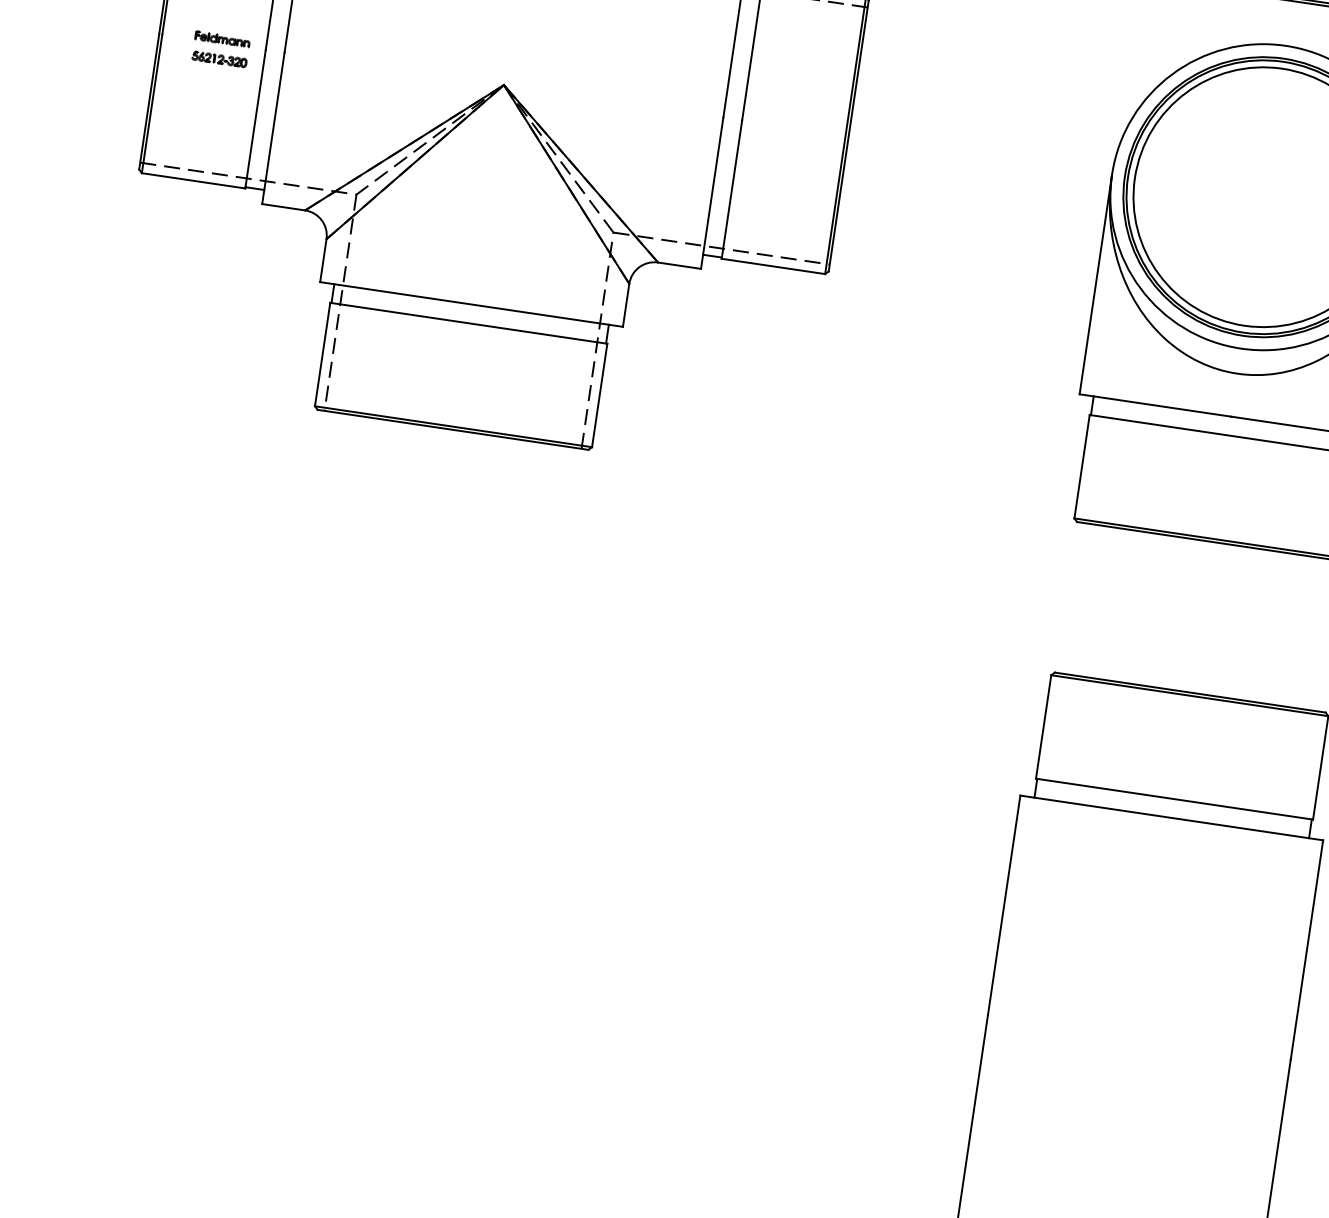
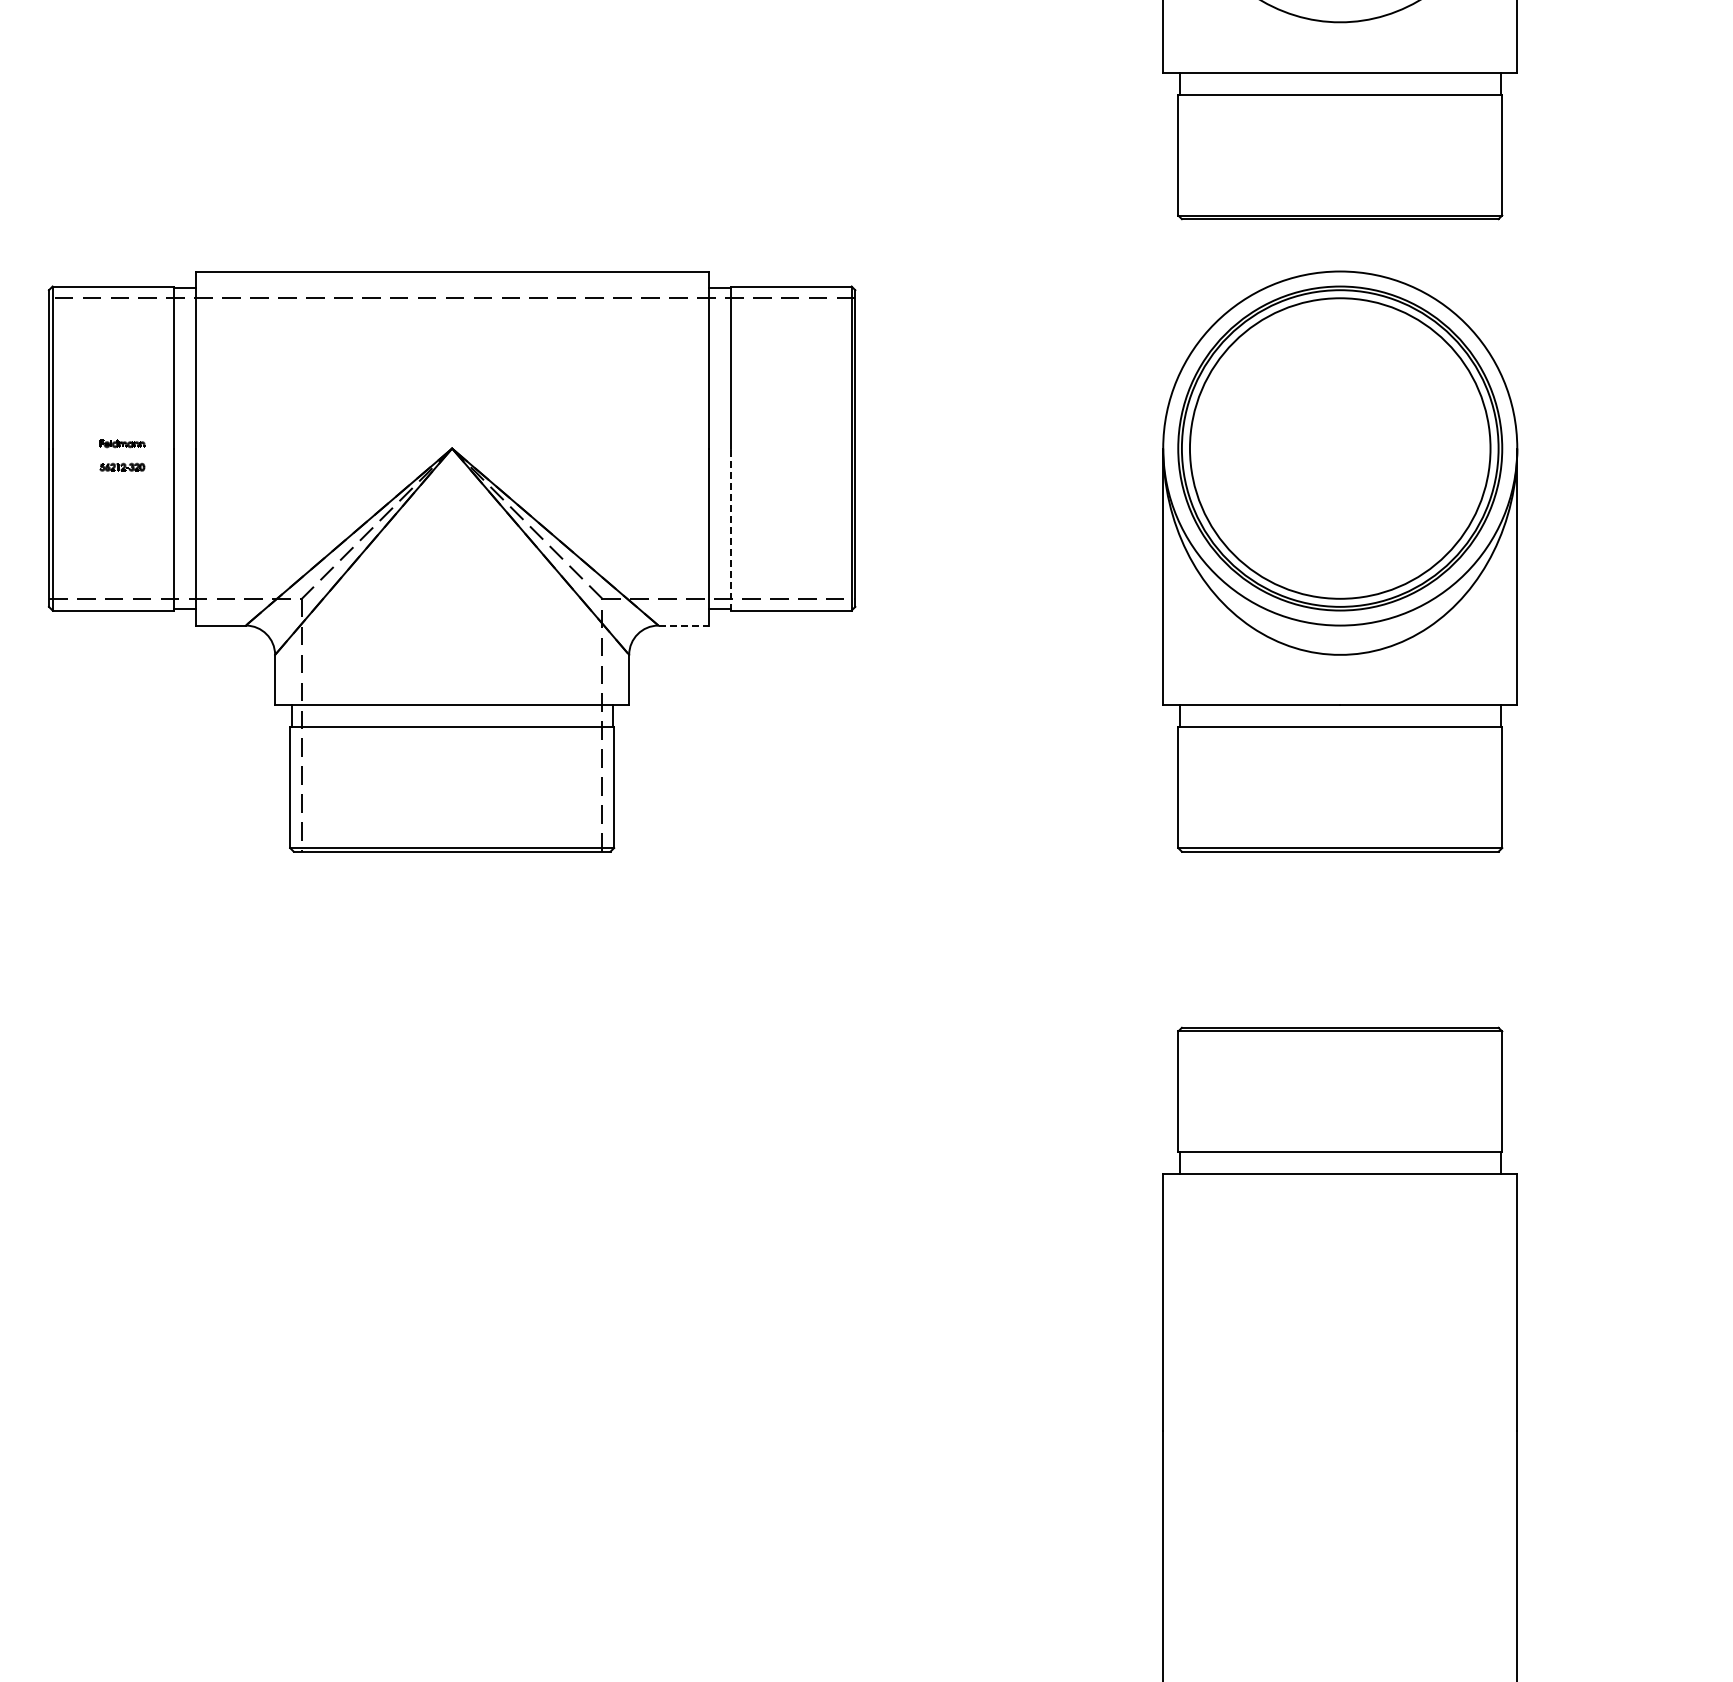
part: (222, 39) -> (122, 443), size x0.7
part: (219, 59) -> (122, 467), size x0.7
line: (731, 189) -> (730, 529), solid -> dashed
line: (680, 265) -> (684, 625), solid -> dashed

